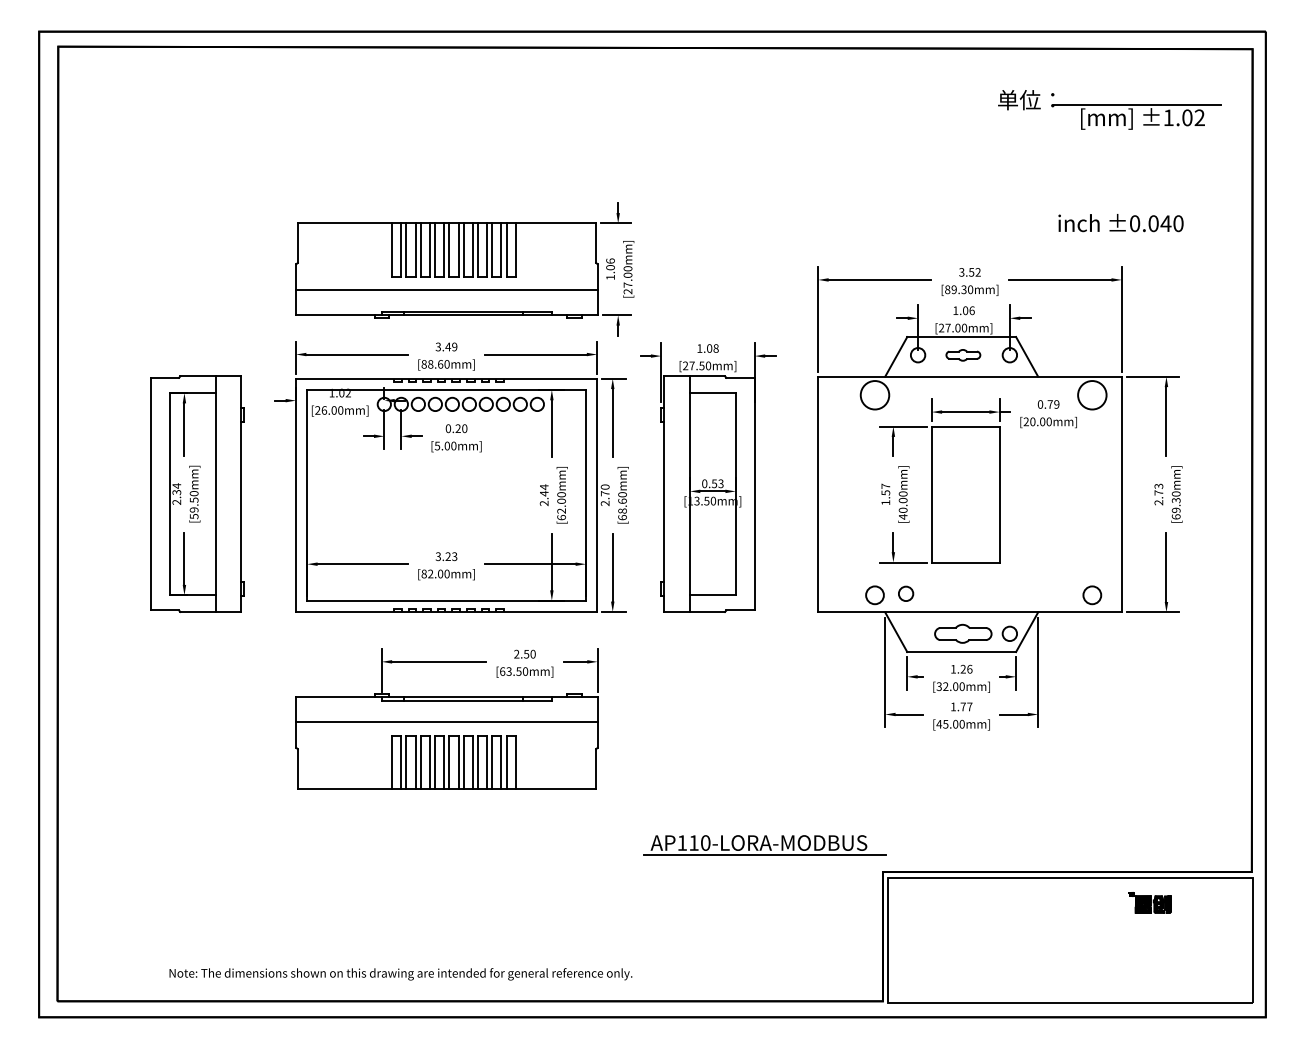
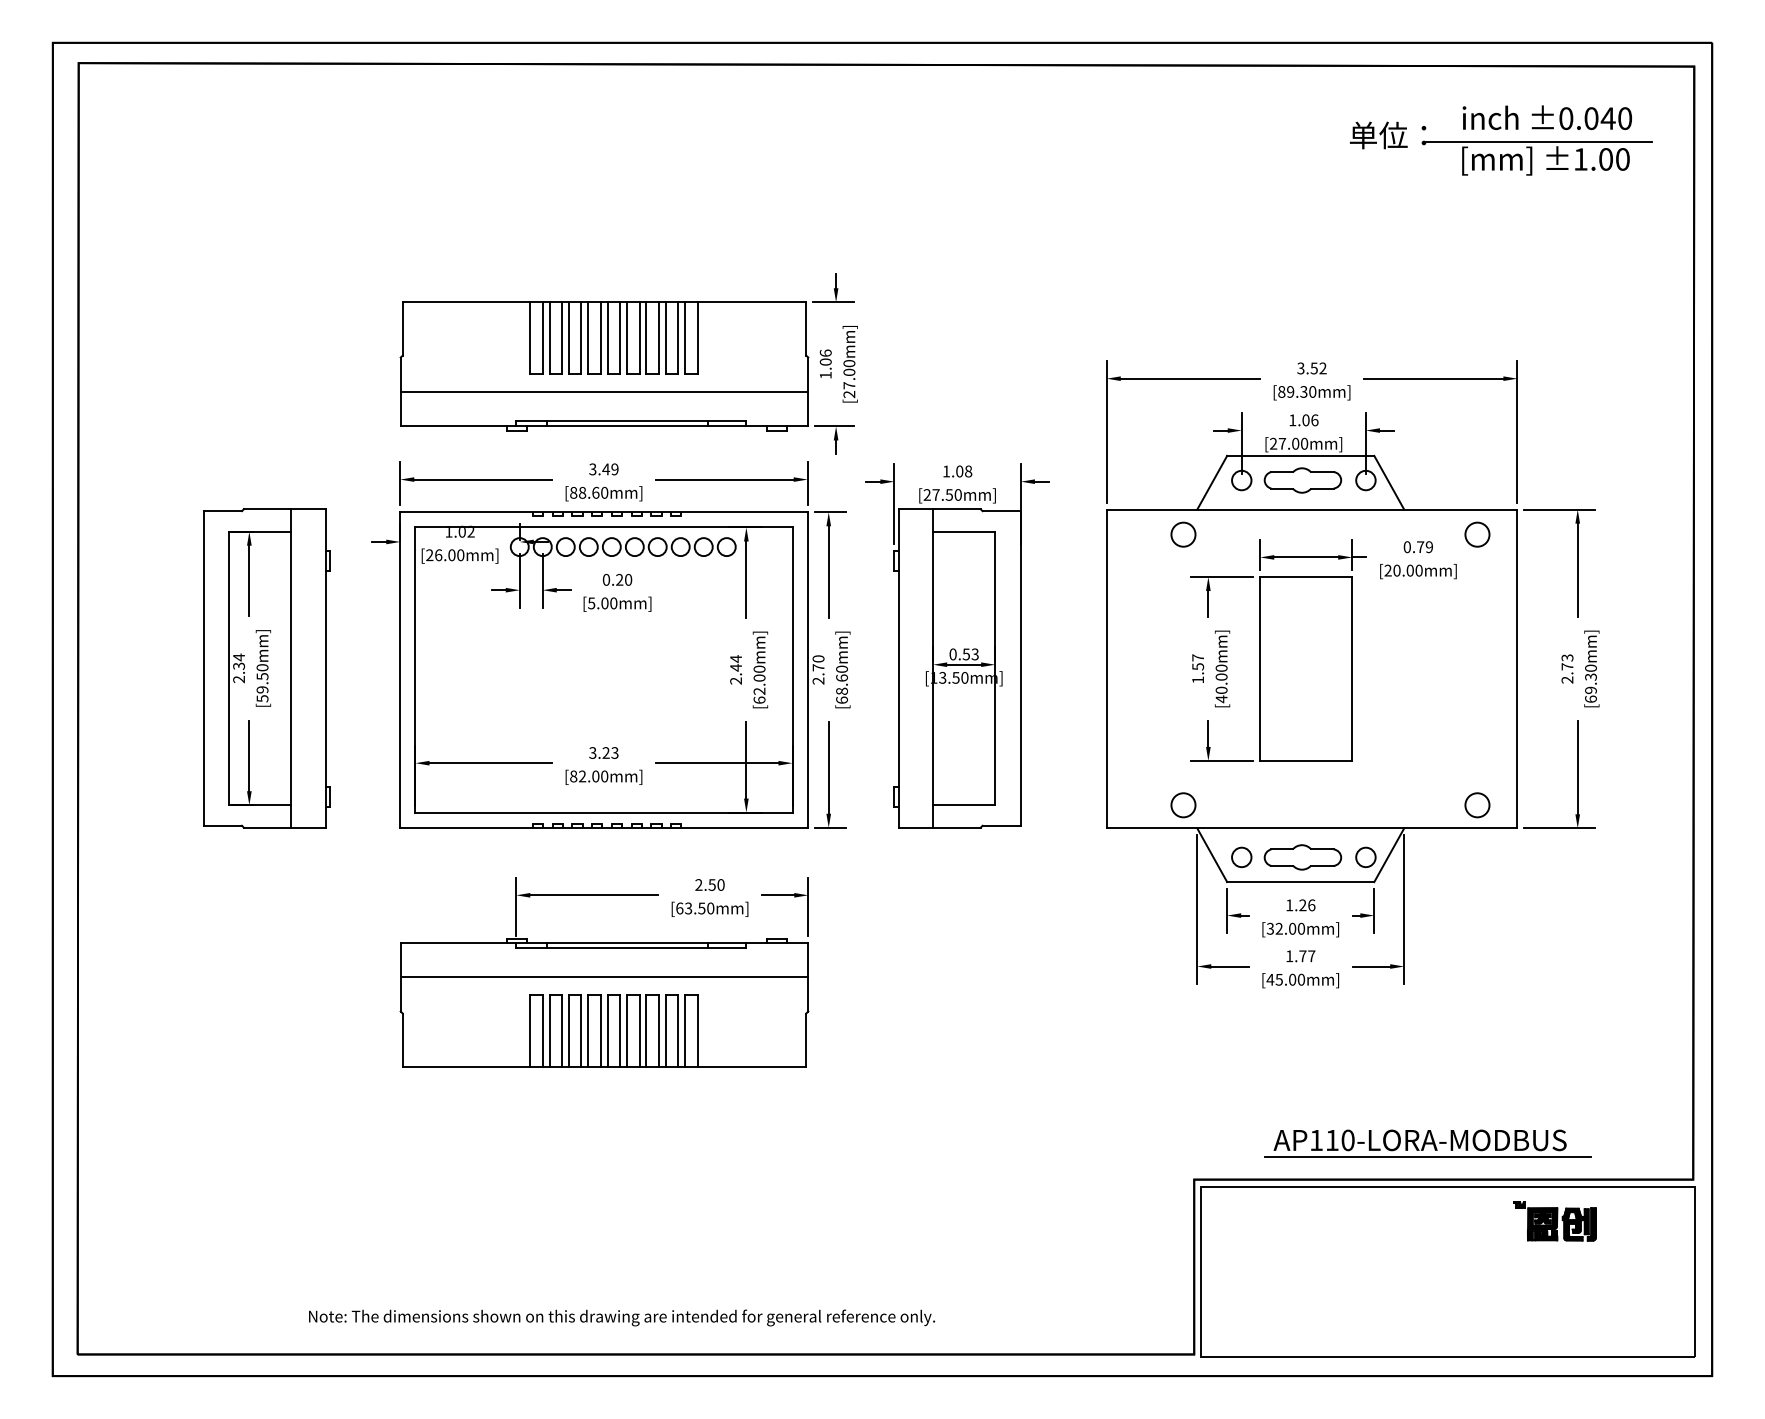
text: (1199, 117) -> (1622, 158), ±1.02 -> ±1.00
text: (1120, 223) -> (1546, 118), moved
part: (963, 355) -> (1303, 480), size x1.67
circle: (874, 395) -> (1182, 535), size x0.62
circle: (1092, 395) -> (1477, 535), size x0.62
circle: (906, 593) -> (1242, 856), moved
part: (764, 845) -> (1427, 1143), moved
part: (1149, 902) -> (1554, 1220), size x1.43
text: (400, 974) -> (621, 1318), moved

